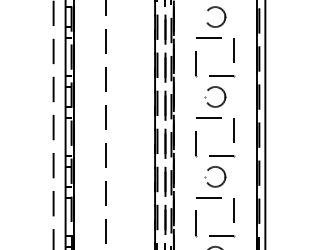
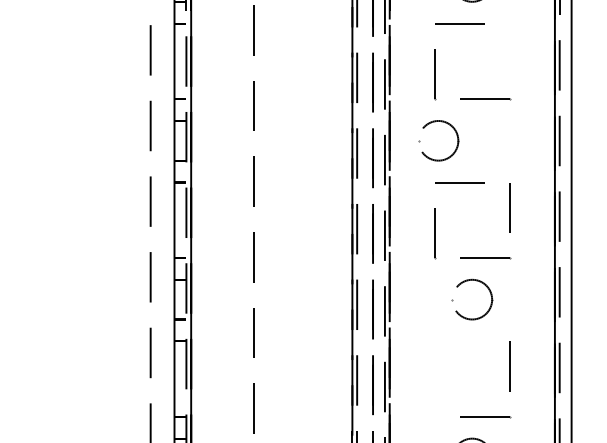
line: (233, 50) -> (508, 48), removed
part: (213, 88) -> (434, 123), moved
line: (208, 197) -> (458, 340), removed
line: (196, 223) -> (434, 392), removed

